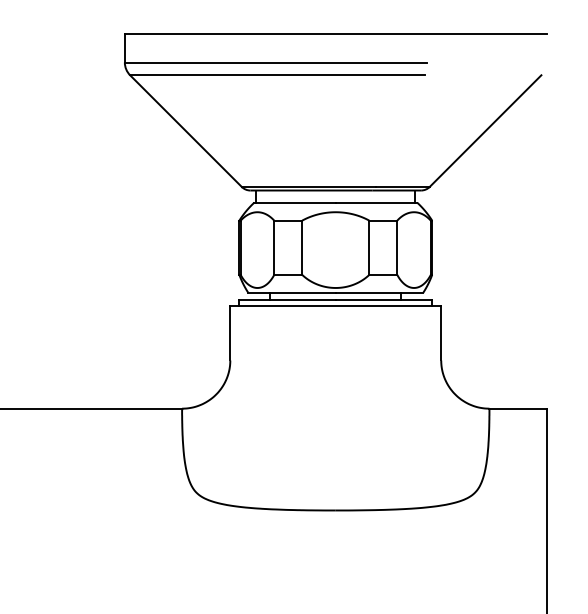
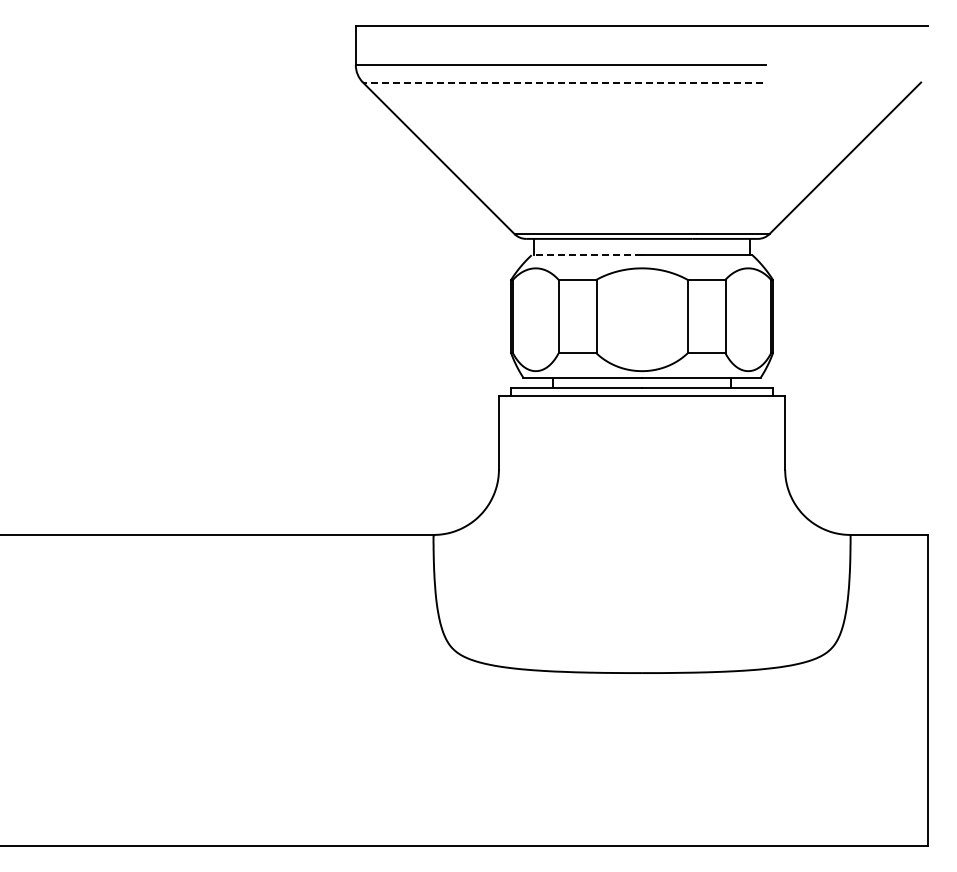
line: (277, 75) -> (562, 82), solid -> dashed
line: (294, 202) -> (586, 255), solid -> dashed

